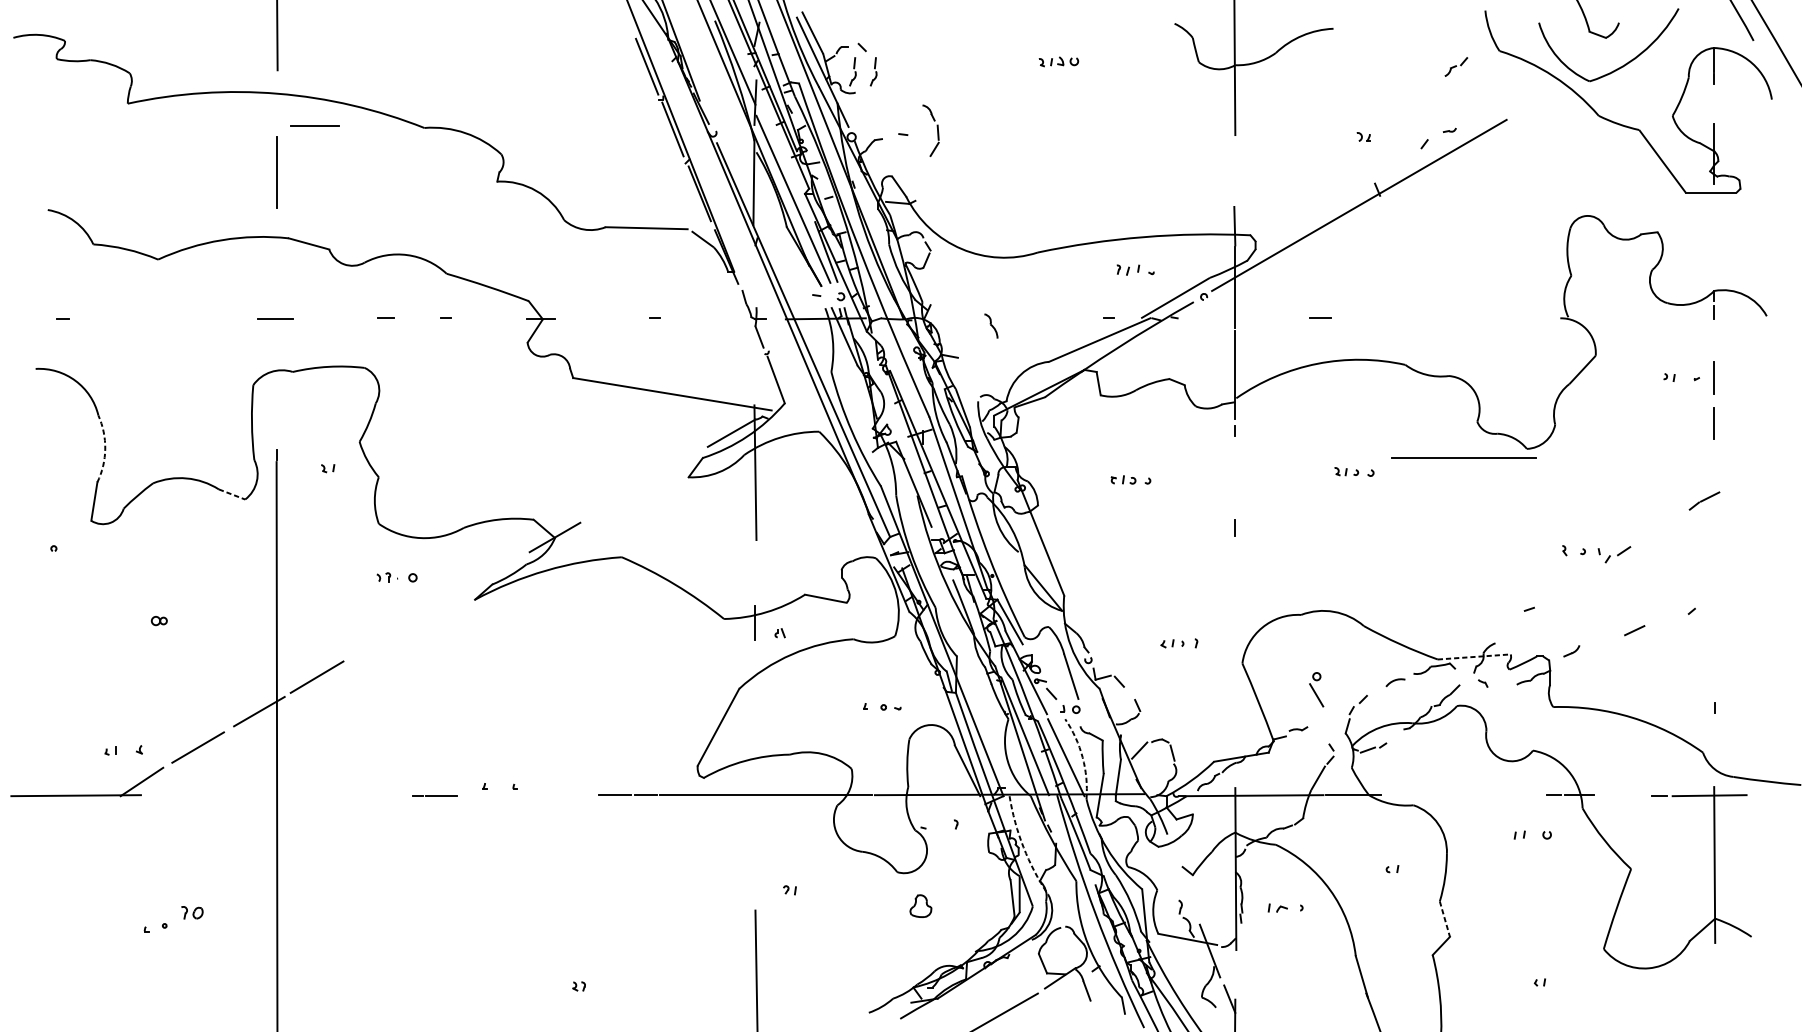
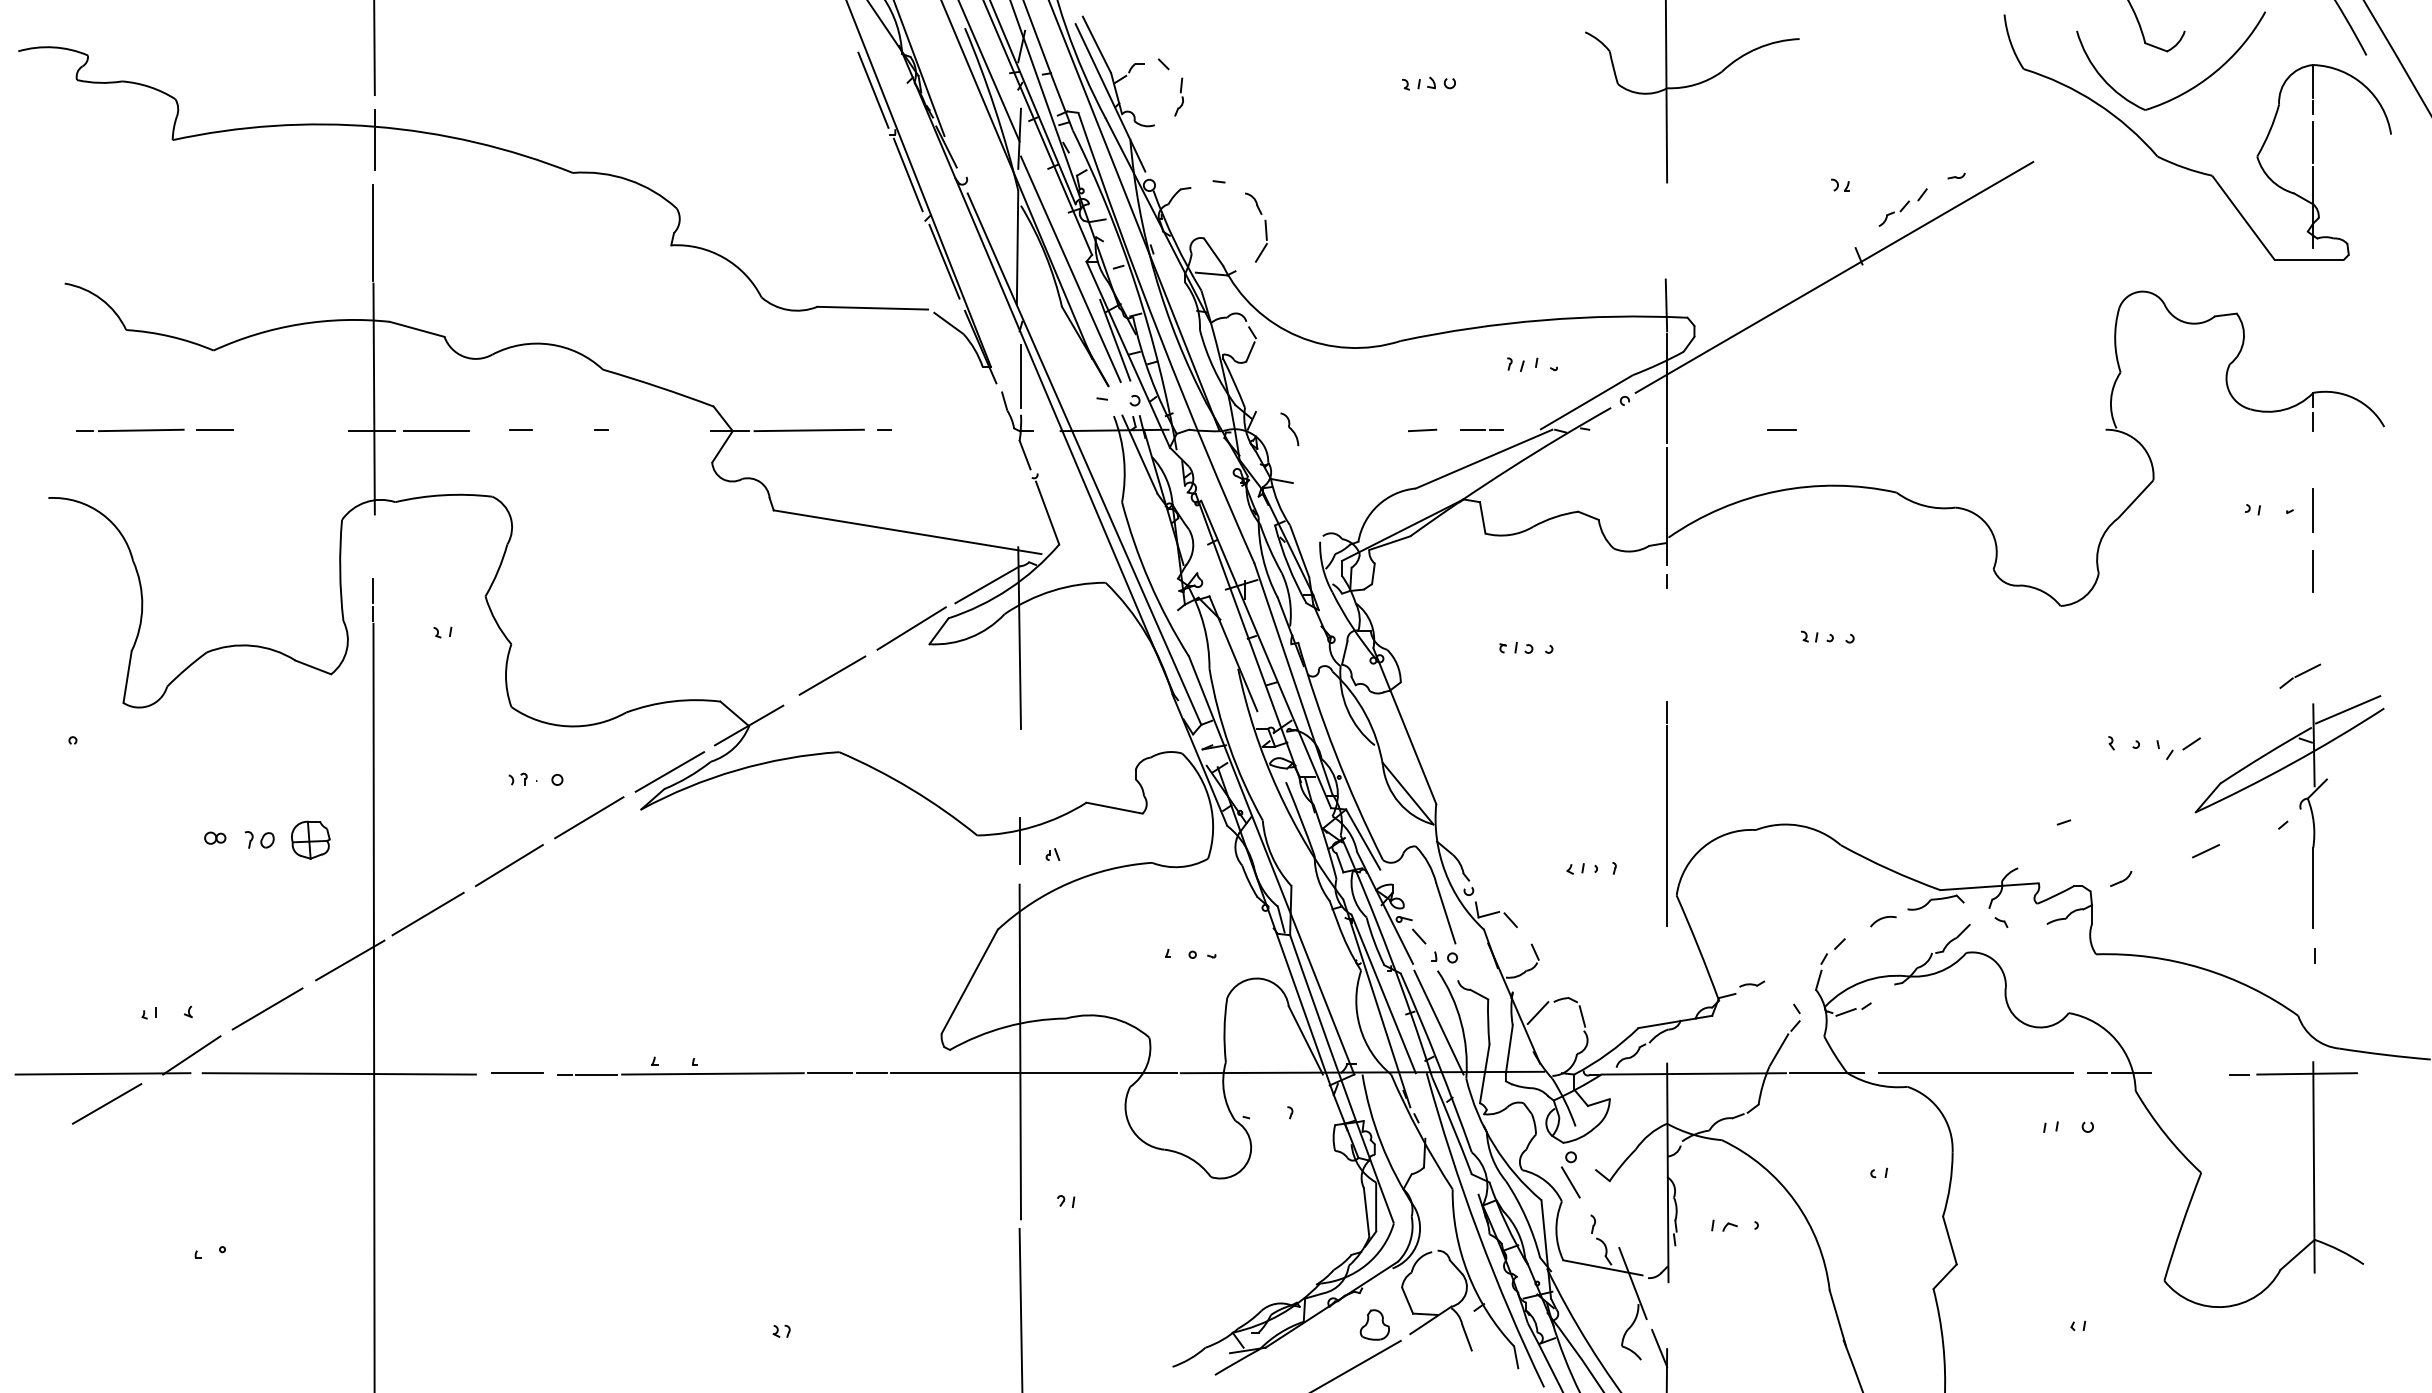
part: (1455, 66) -> (1893, 213), moved
part: (852, 71) -> (1150, 96), removed
line: (277, 103) -> (374, 140), added
line: (1714, 105) -> (2313, 142), added
line: (315, 125) -> (436, 430), moved
part: (936, 128) -> (1264, 224), moved
line: (756, 278) -> (1020, 376), added
line: (276, 295) -> (373, 398), added
line: (103, 318) -> (140, 430), added
line: (158, 318) -> (214, 429), added
line: (599, 318) -> (808, 430), added
line: (1054, 318) -> (1422, 430), added
line: (1091, 318) -> (1472, 429), added
part: (991, 326) -> (1289, 429), moved
line: (276, 437) -> (373, 590), added
arc: (105, 449) -> (142, 606), dashed -> solid
line: (1463, 457) -> (1975, 1072), moved
line: (675, 465) -> (911, 628), added
line: (232, 494) -> (313, 667), dashed -> solid
line: (616, 500) -> (832, 675), added
line: (495, 571) -> (669, 771), added
part: (1703, 599) -> (2299, 808), added
line: (436, 605) -> (589, 817), added
line: (1235, 611) -> (1667, 825), added
part: (229, 621) -> (310, 839), added
line: (376, 641) -> (508, 865), added
line: (1474, 656) -> (1990, 886), dashed -> solid
part: (1316, 689) -> (1570, 1174), moved
arc: (1082, 757) -> (1461, 1022), dashed -> solid
line: (755, 779) -> (1019, 1051), added
line: (250, 795) -> (338, 1073), added
line: (383, 795) -> (517, 1073), added
line: (527, 795) -> (712, 1073), added
line: (78, 817) -> (106, 1103), added
arc: (1023, 847) -> (1381, 1143), dashed -> solid
part: (920, 905) -> (1374, 1324), moved
part: (192, 912) -> (259, 839), moved
line: (1444, 919) -> (1949, 1240), dashed -> solid

